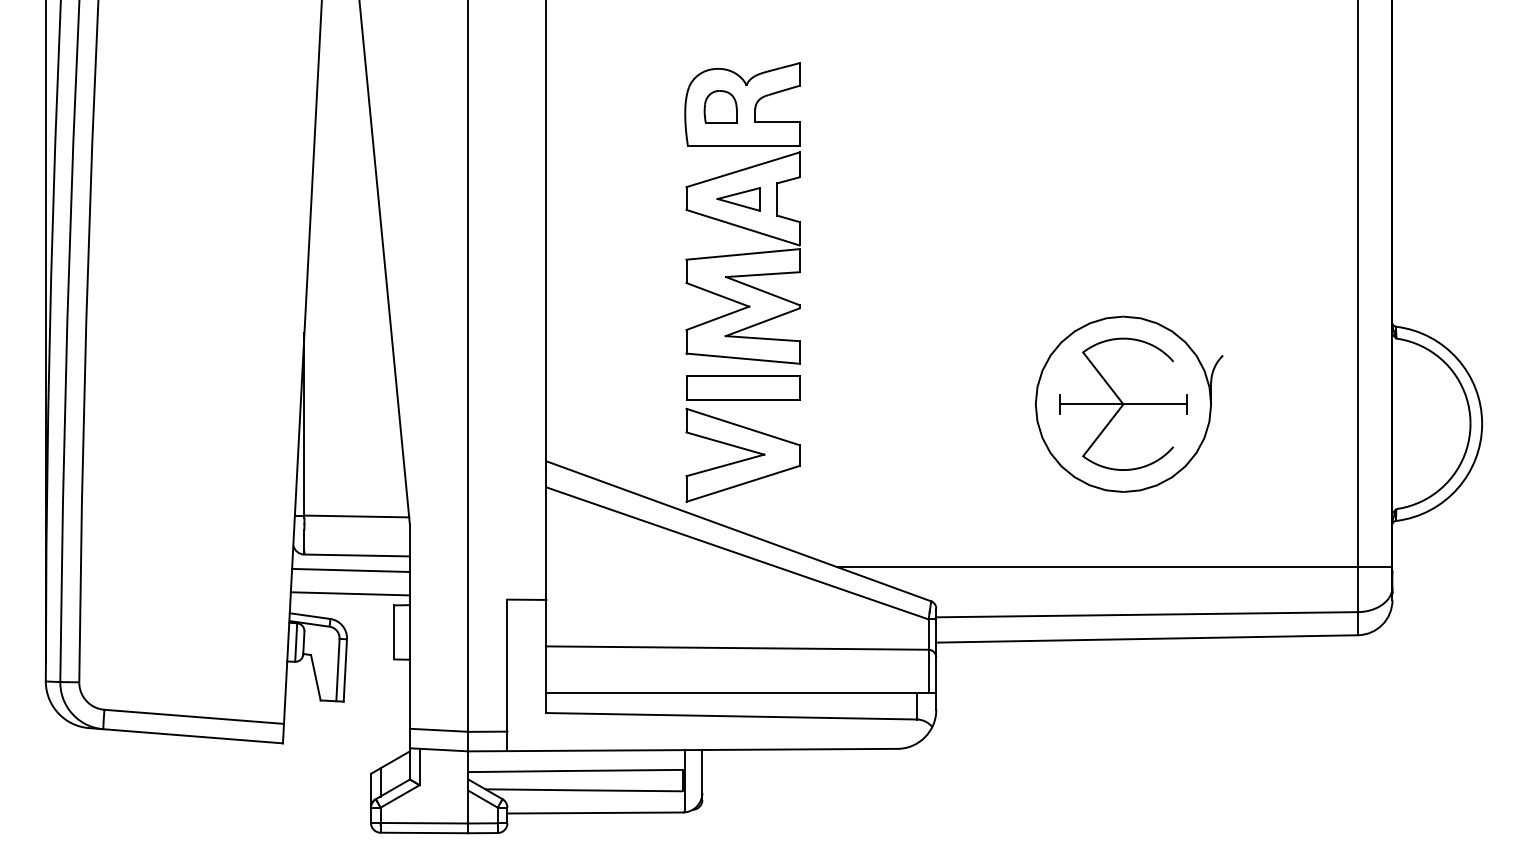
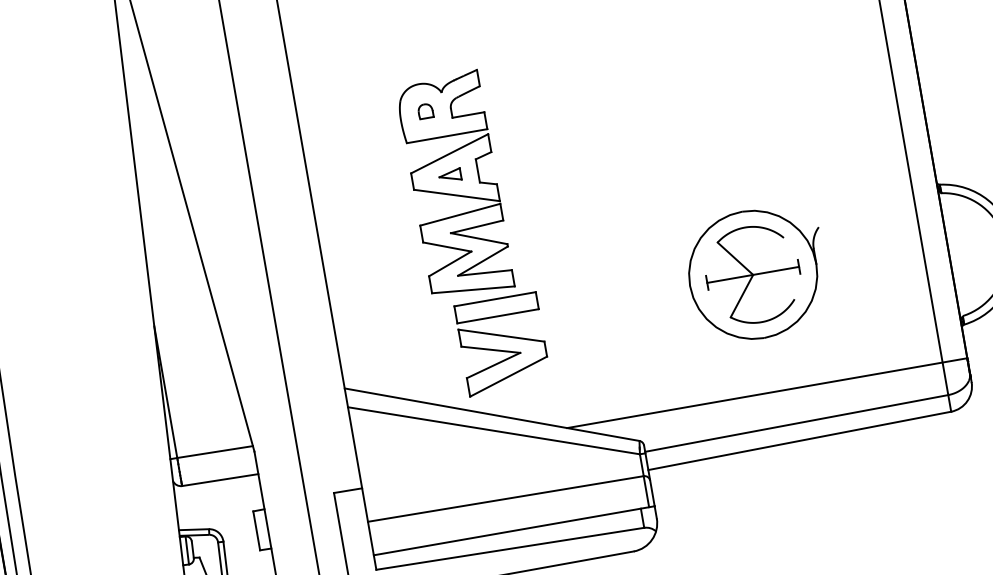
part: (720, 106) -> (425, 111), size x0.6
part: (738, 199) -> (450, 175), size x0.7
part: (742, 438) -> (502, 343), moved
line: (350, 570) -> (217, 491), removed
line: (349, 593) -> (219, 508), removed

